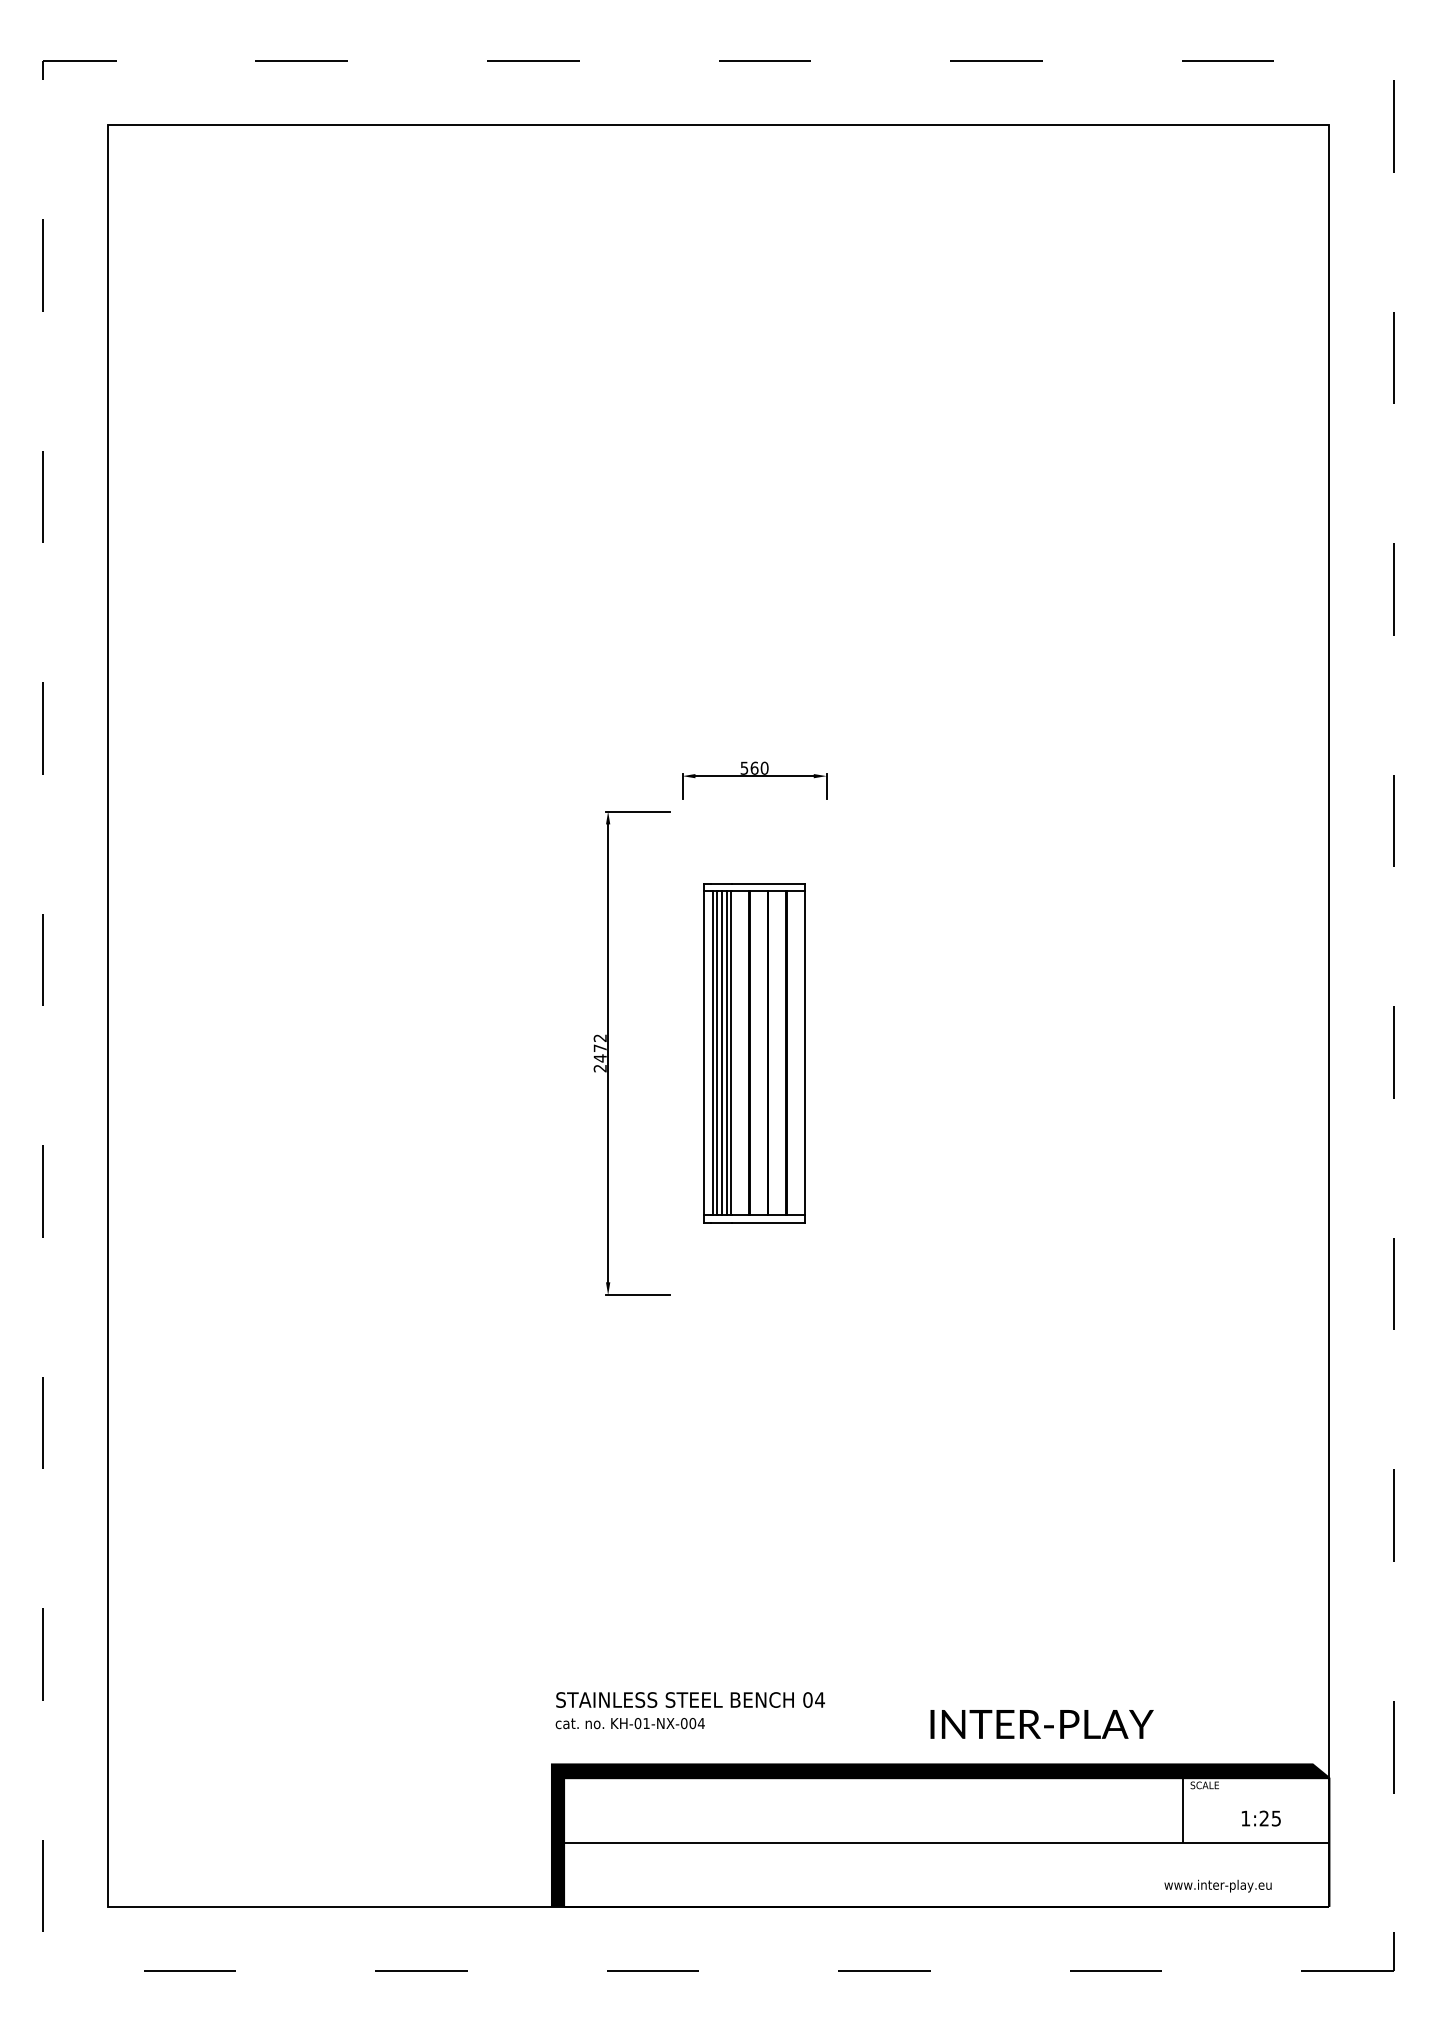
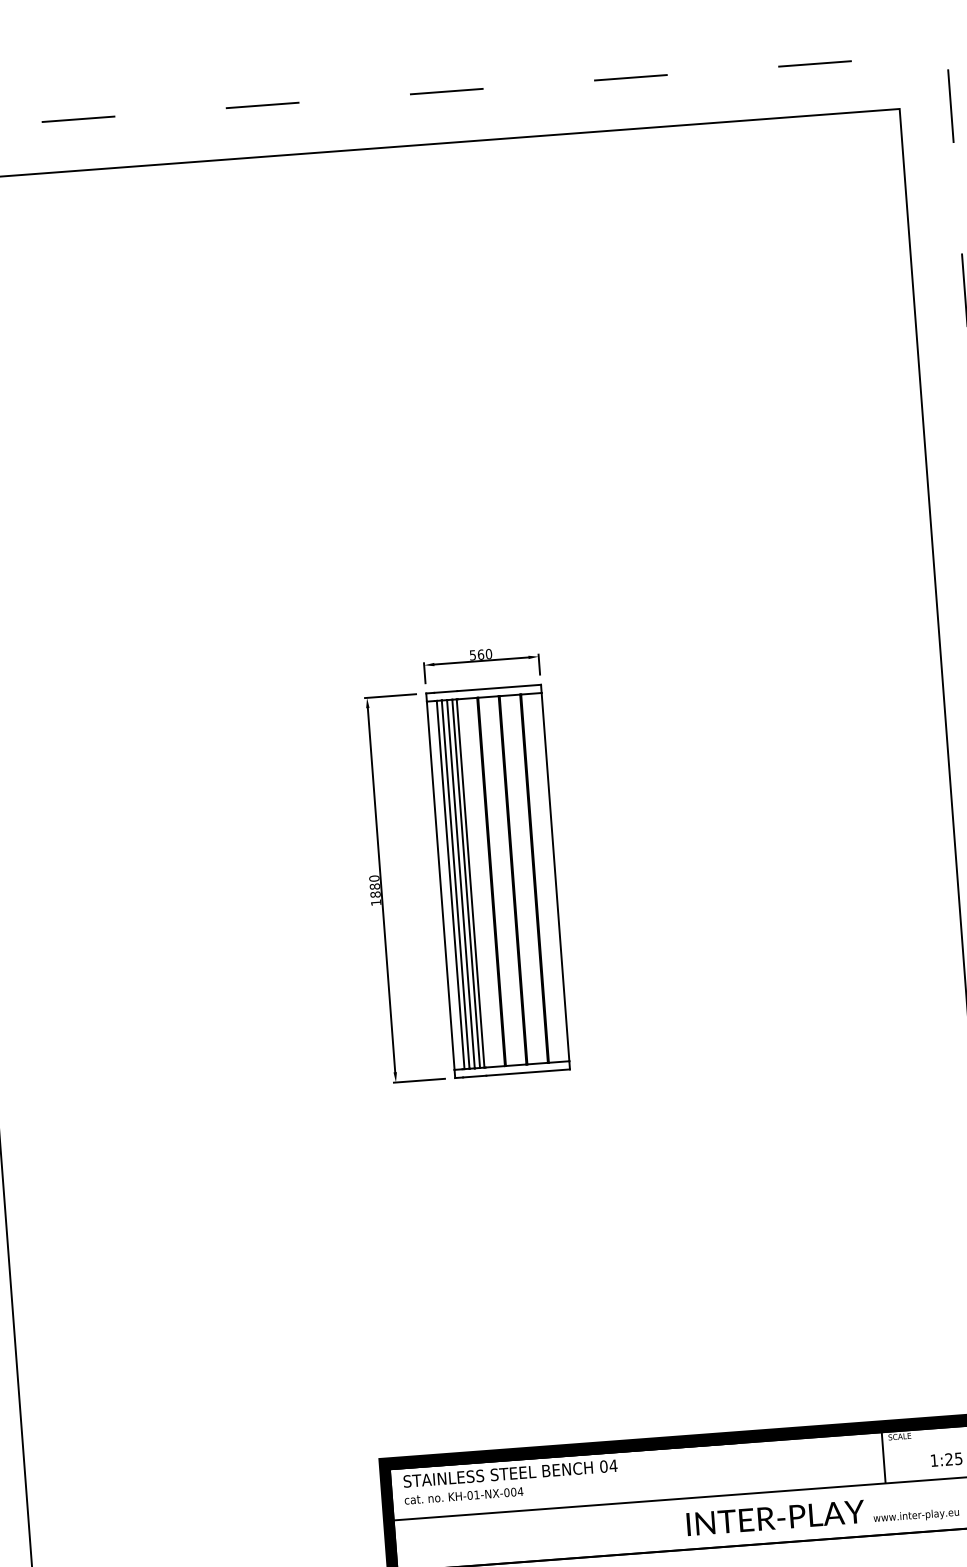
text: (599, 1053) -> (374, 890), 2472 -> 1880
part: (754, 1053) -> (497, 881), size x1.43
text: (689, 1710) -> (510, 1482), moved
text: (1041, 1724) -> (775, 1518), moved

